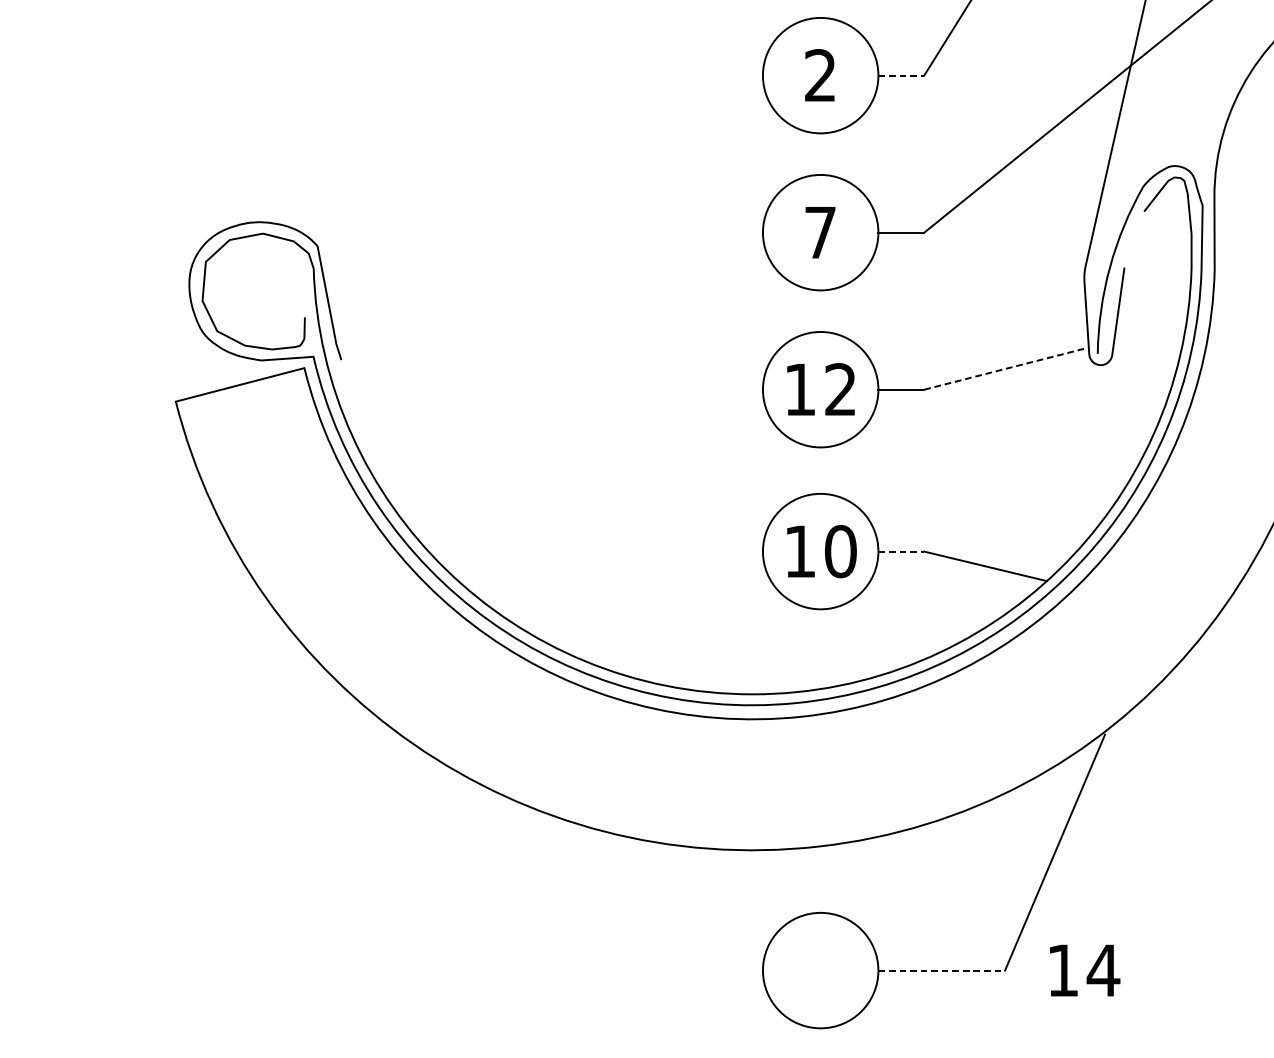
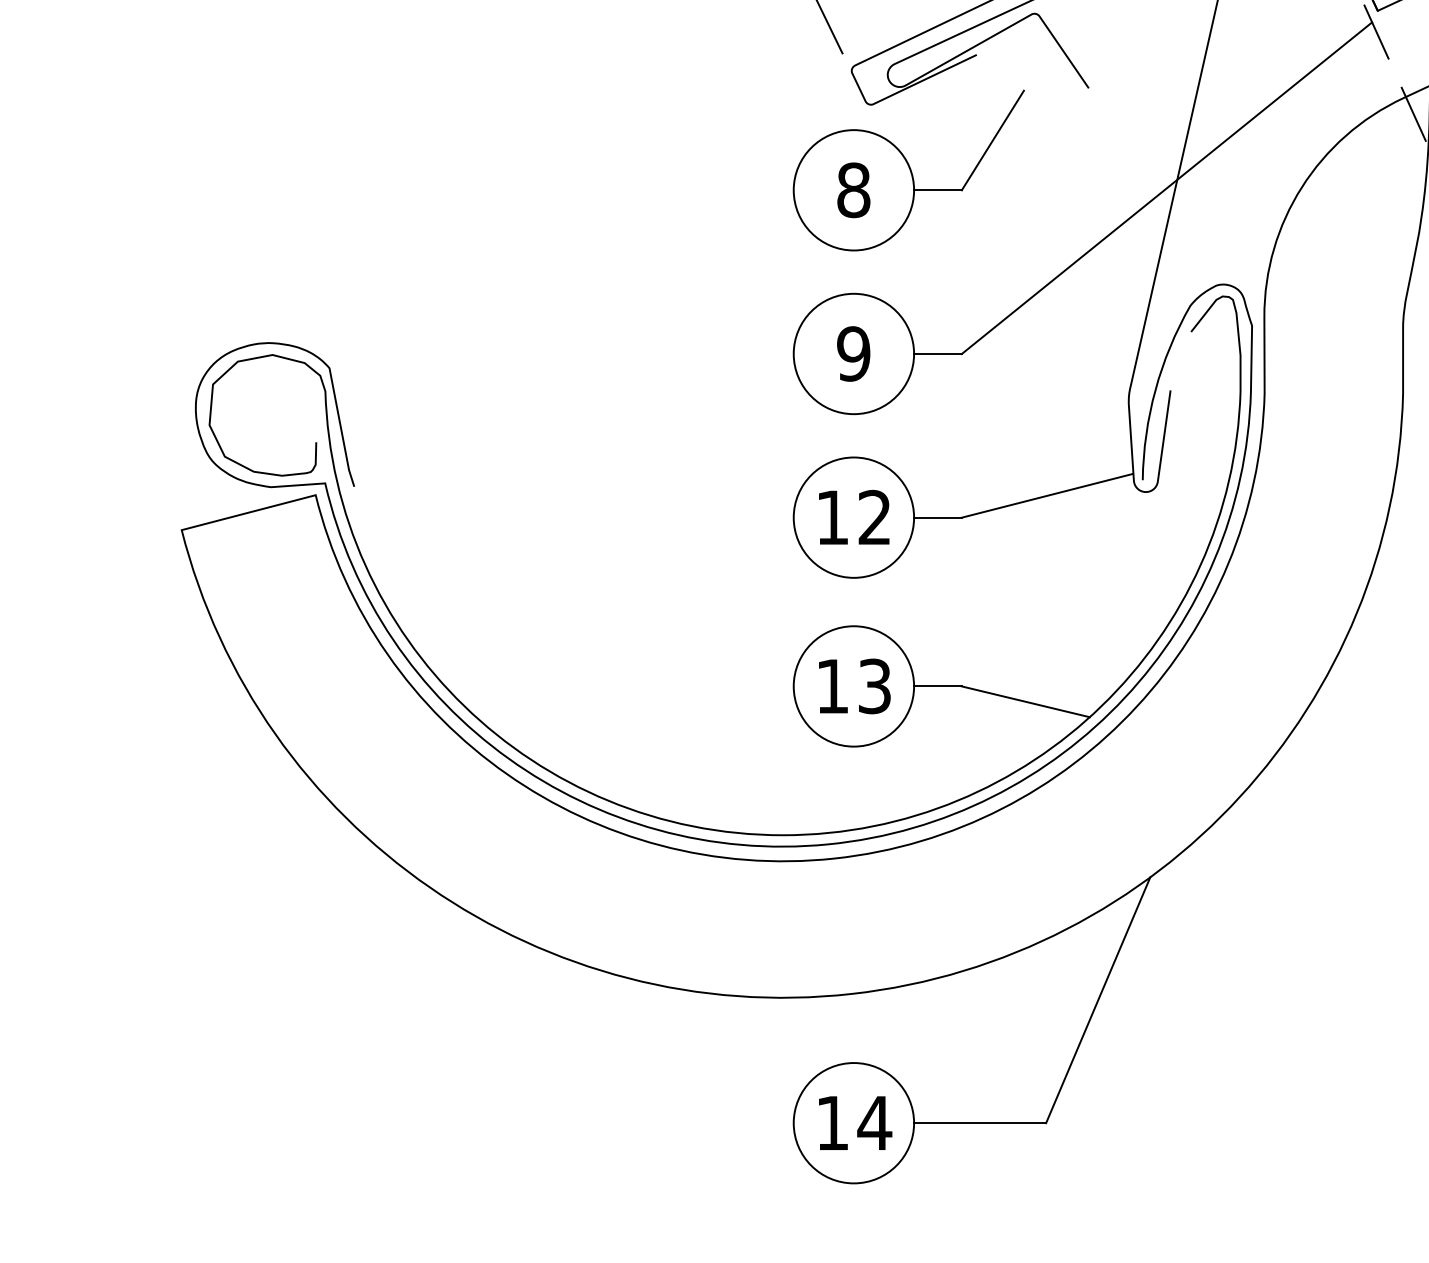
text: (820, 75) -> (853, 190), 2 -> 8
line: (900, 75) -> (937, 190), dashed -> solid
text: (820, 232) -> (853, 353), 7 -> 9
line: (1006, 368) -> (1047, 495), dashed -> solid
text: (840, 551) -> (874, 686), 10 -> 13
line: (900, 551) -> (937, 686), dashed -> solid
text: (1085, 969) -> (855, 1122), moved
line: (942, 970) -> (980, 1123), dashed -> solid

